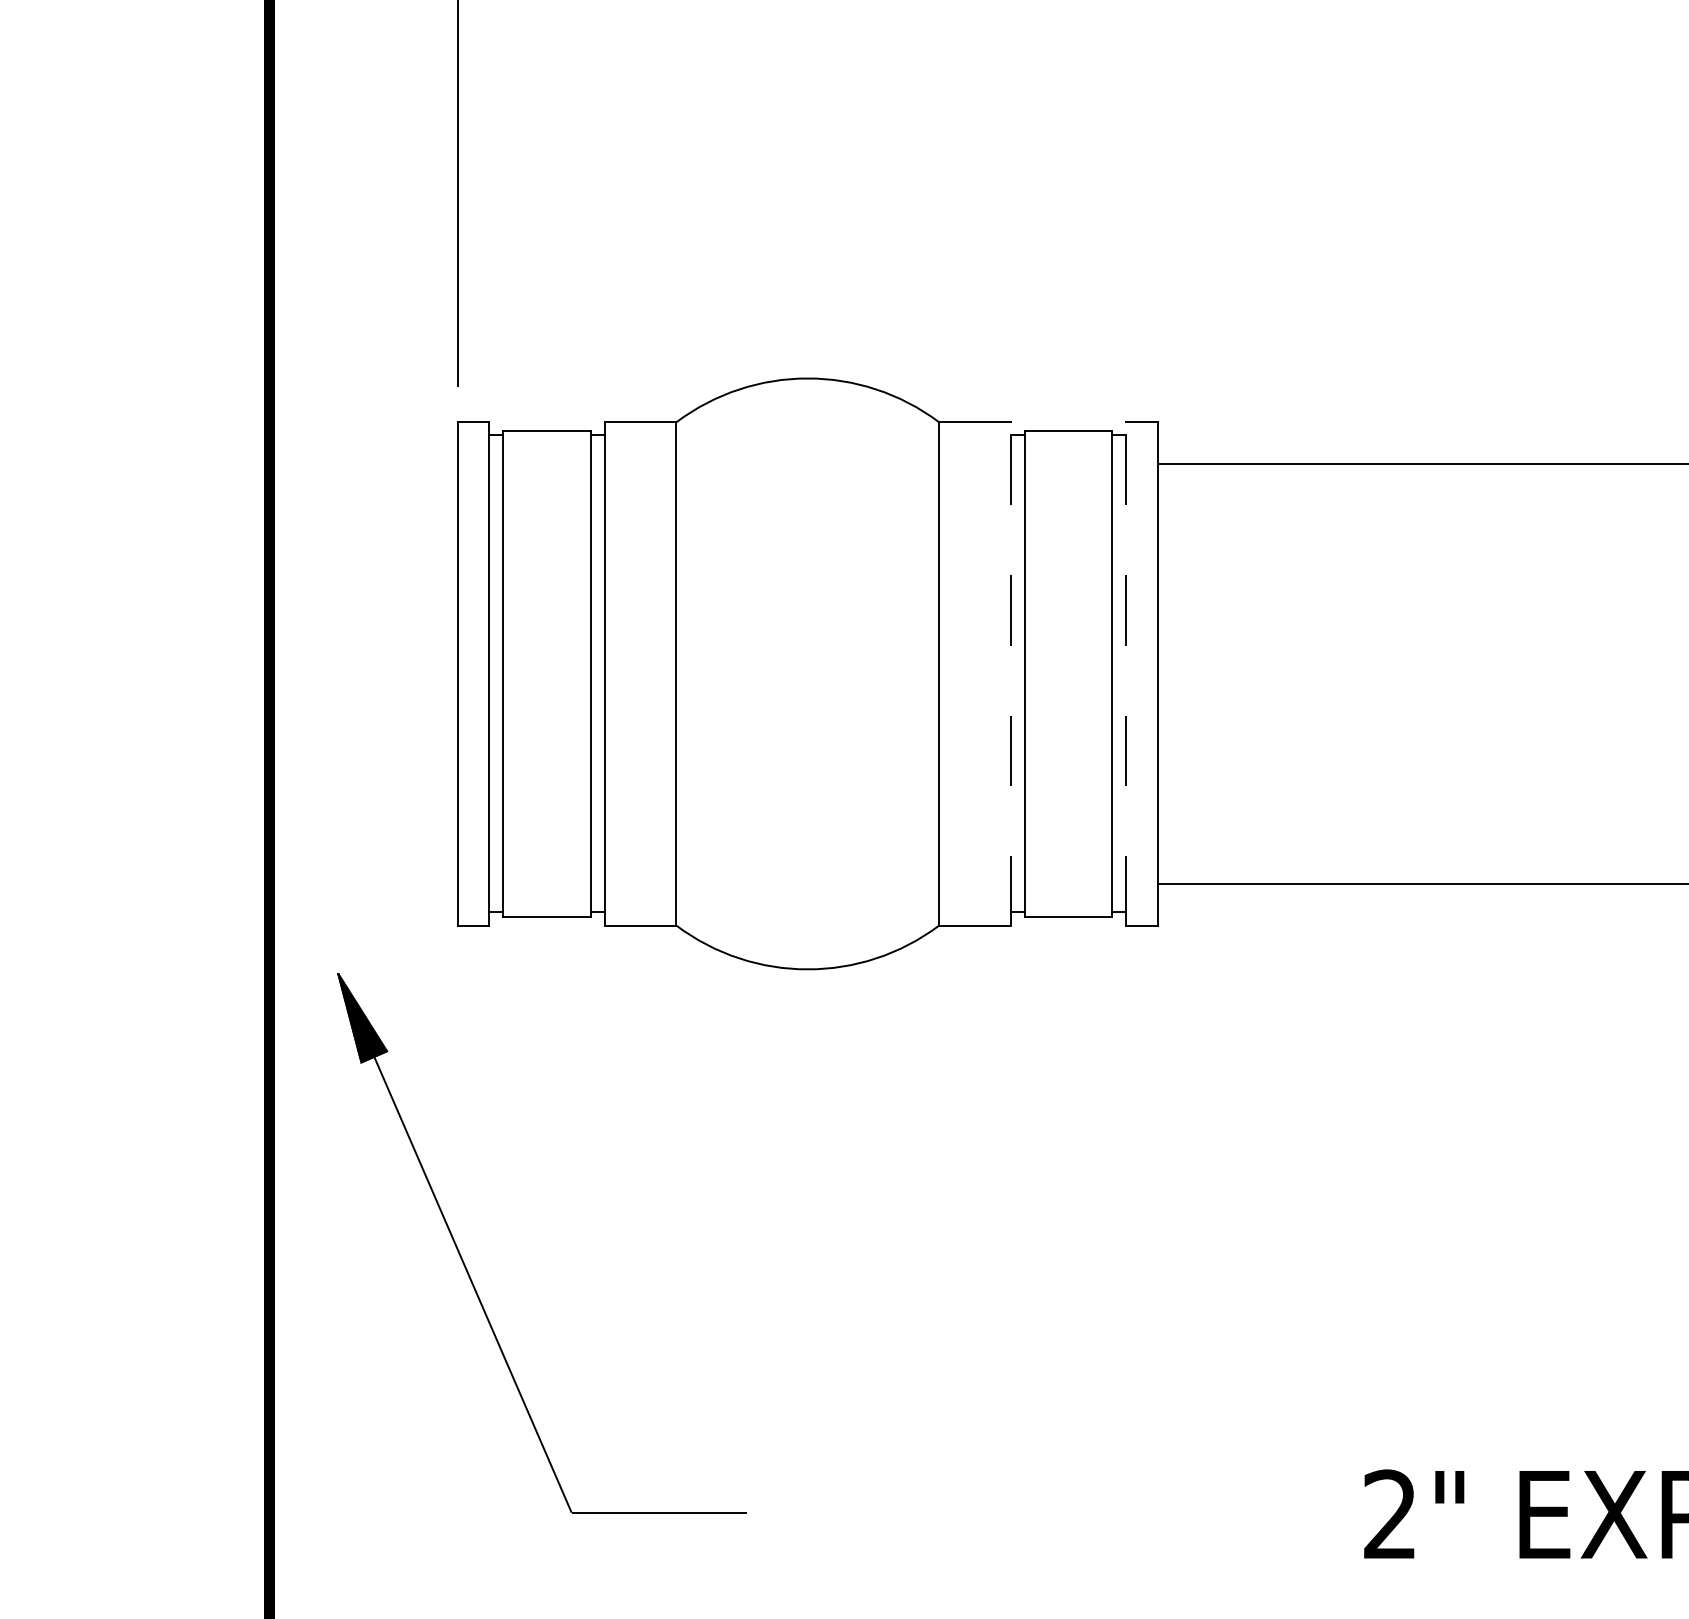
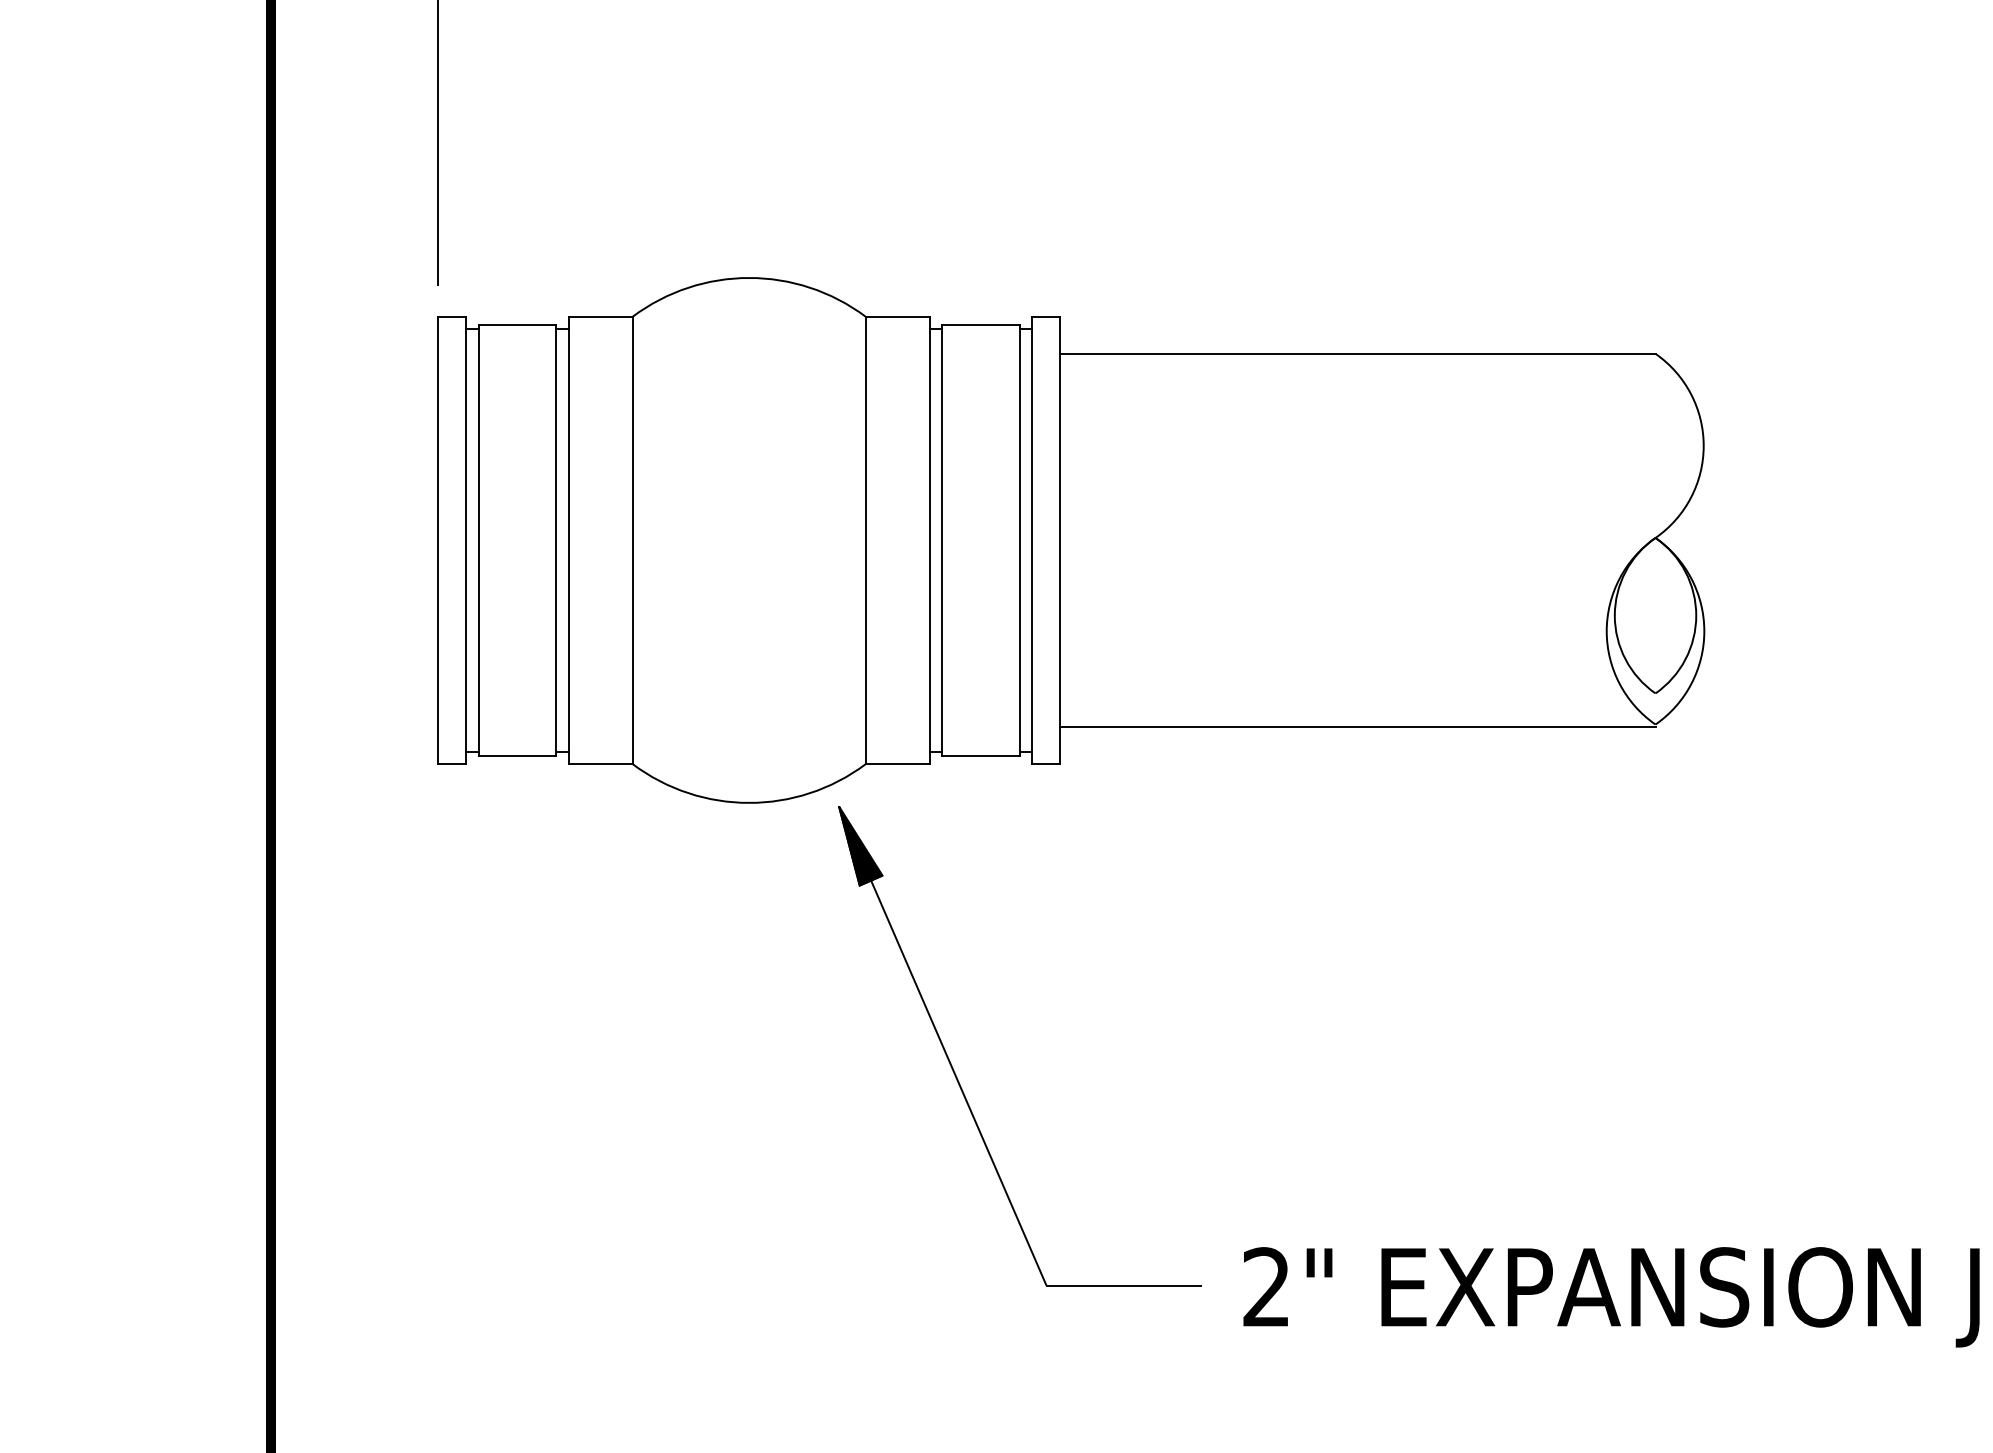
line: (1010, 673) -> (929, 540), dashed -> solid
line: (1126, 673) -> (1032, 540), dashed -> solid
part: (470, 1275) -> (956, 1074), moved

